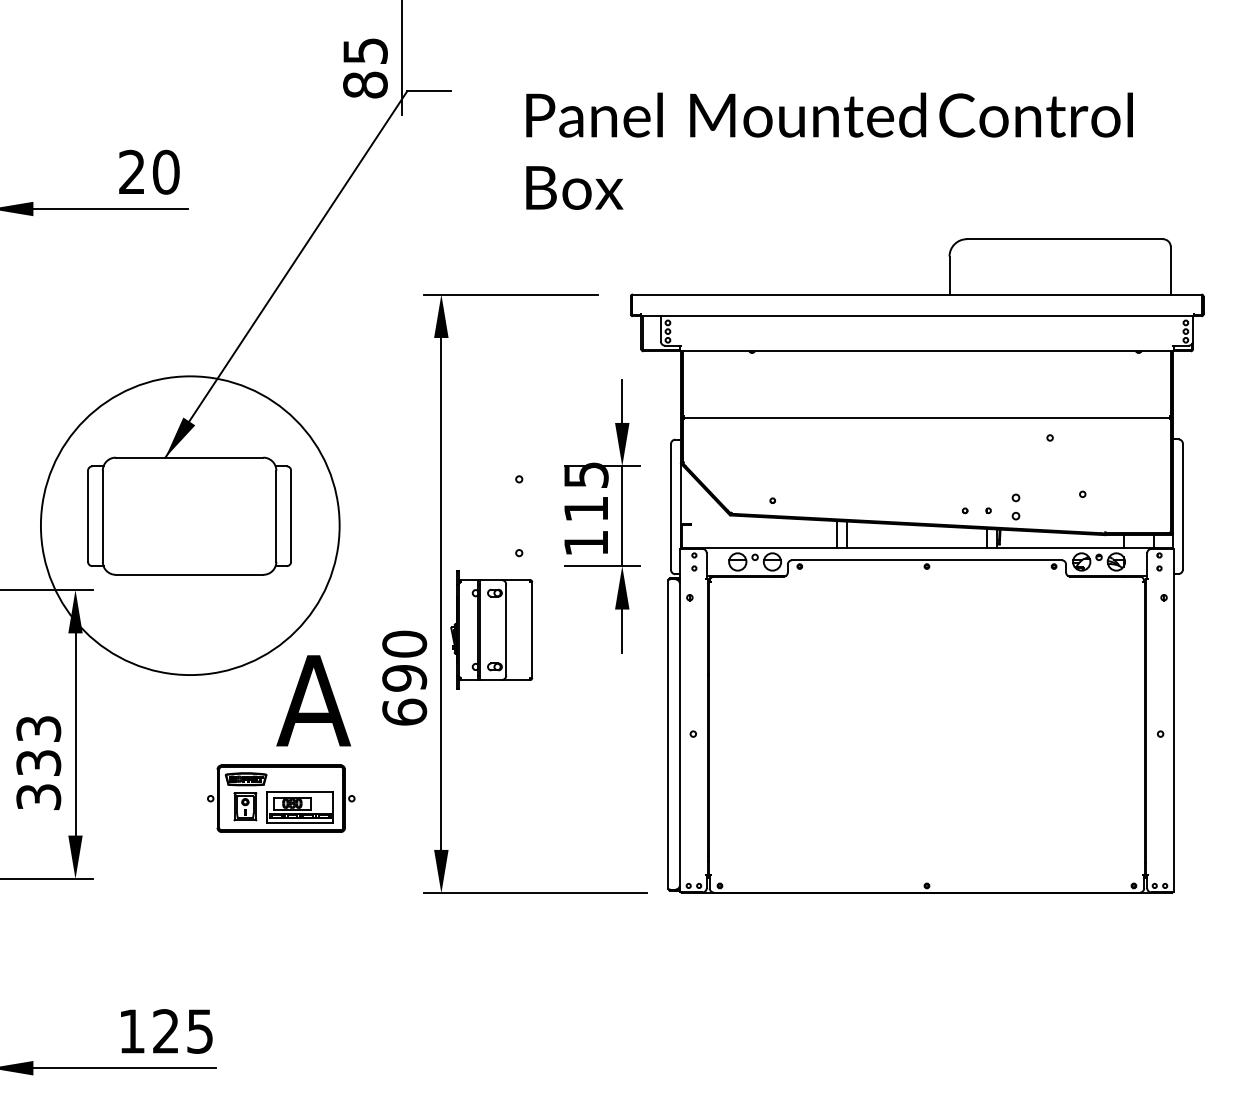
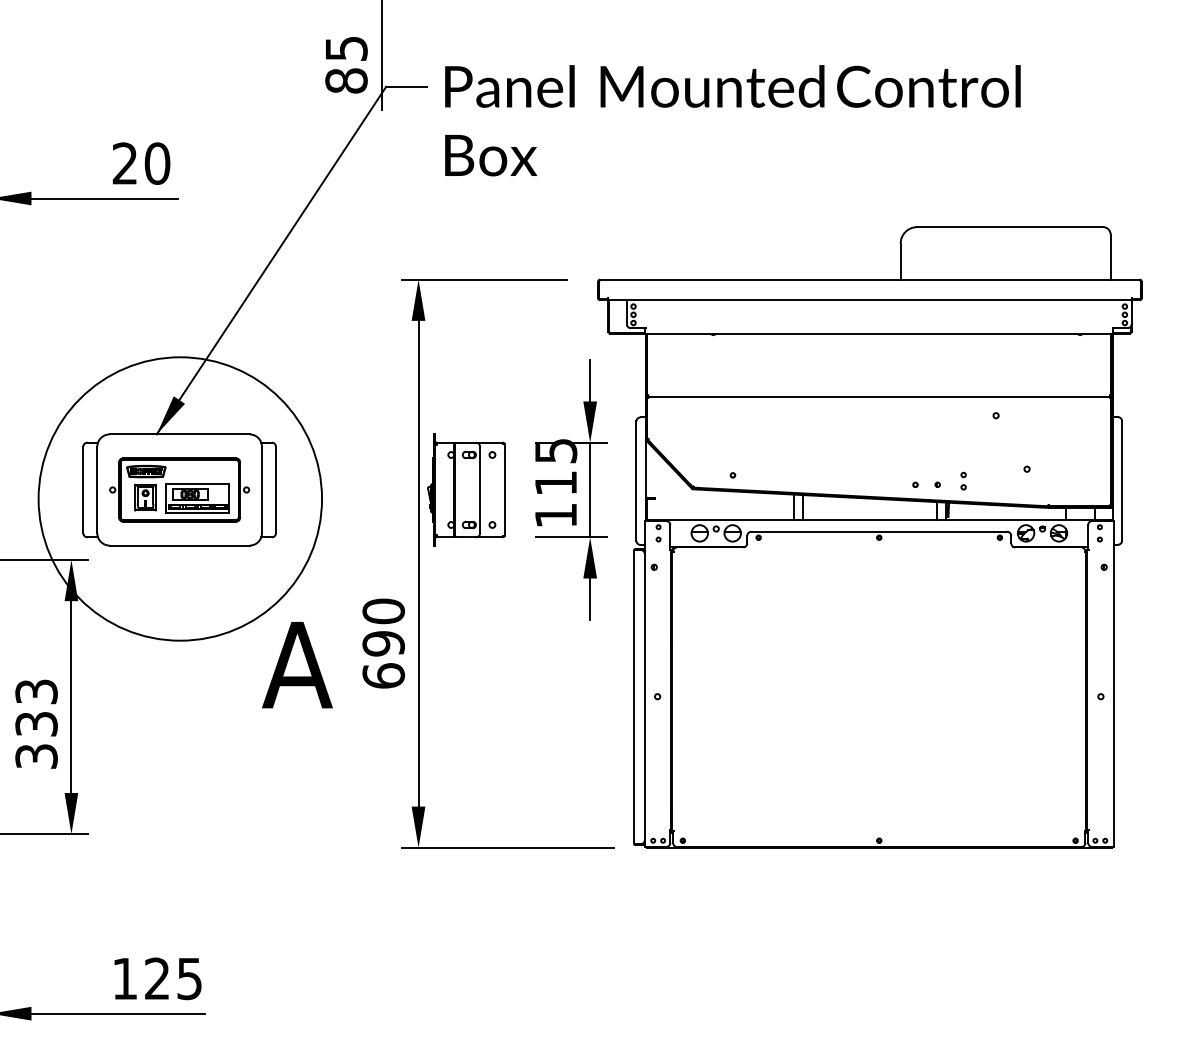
text: (829, 151) -> (732, 120), moved
part: (1015, 506) -> (963, 480), size x0.71
part: (491, 629) -> (466, 489), moved
part: (281, 798) -> (179, 489), moved

